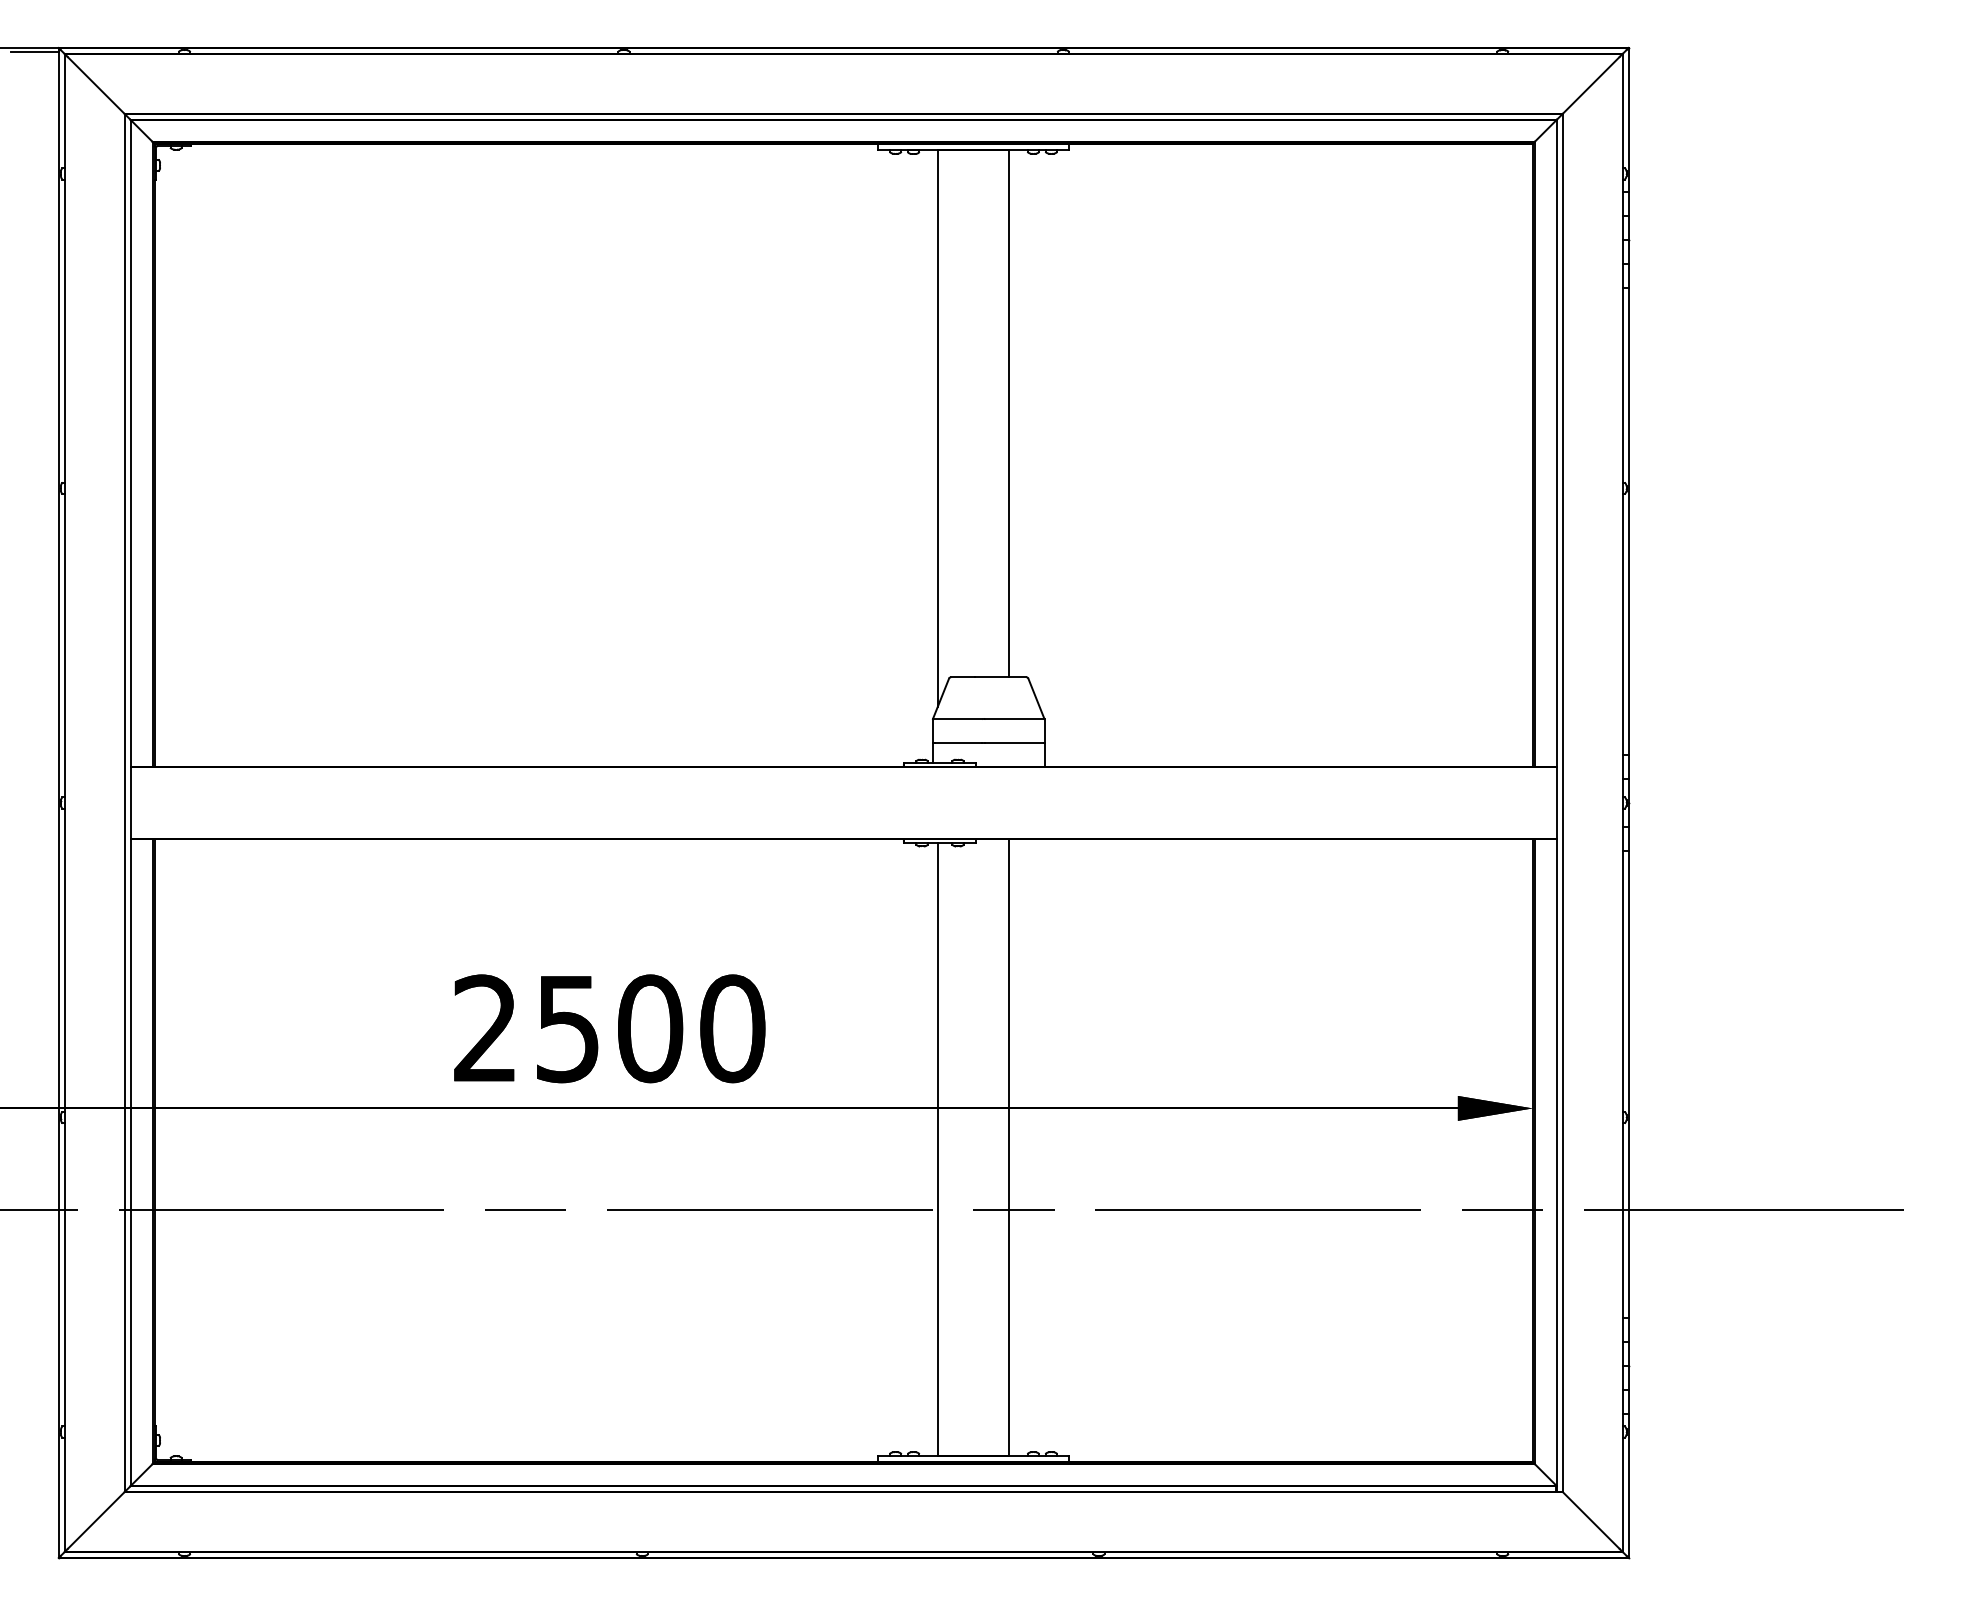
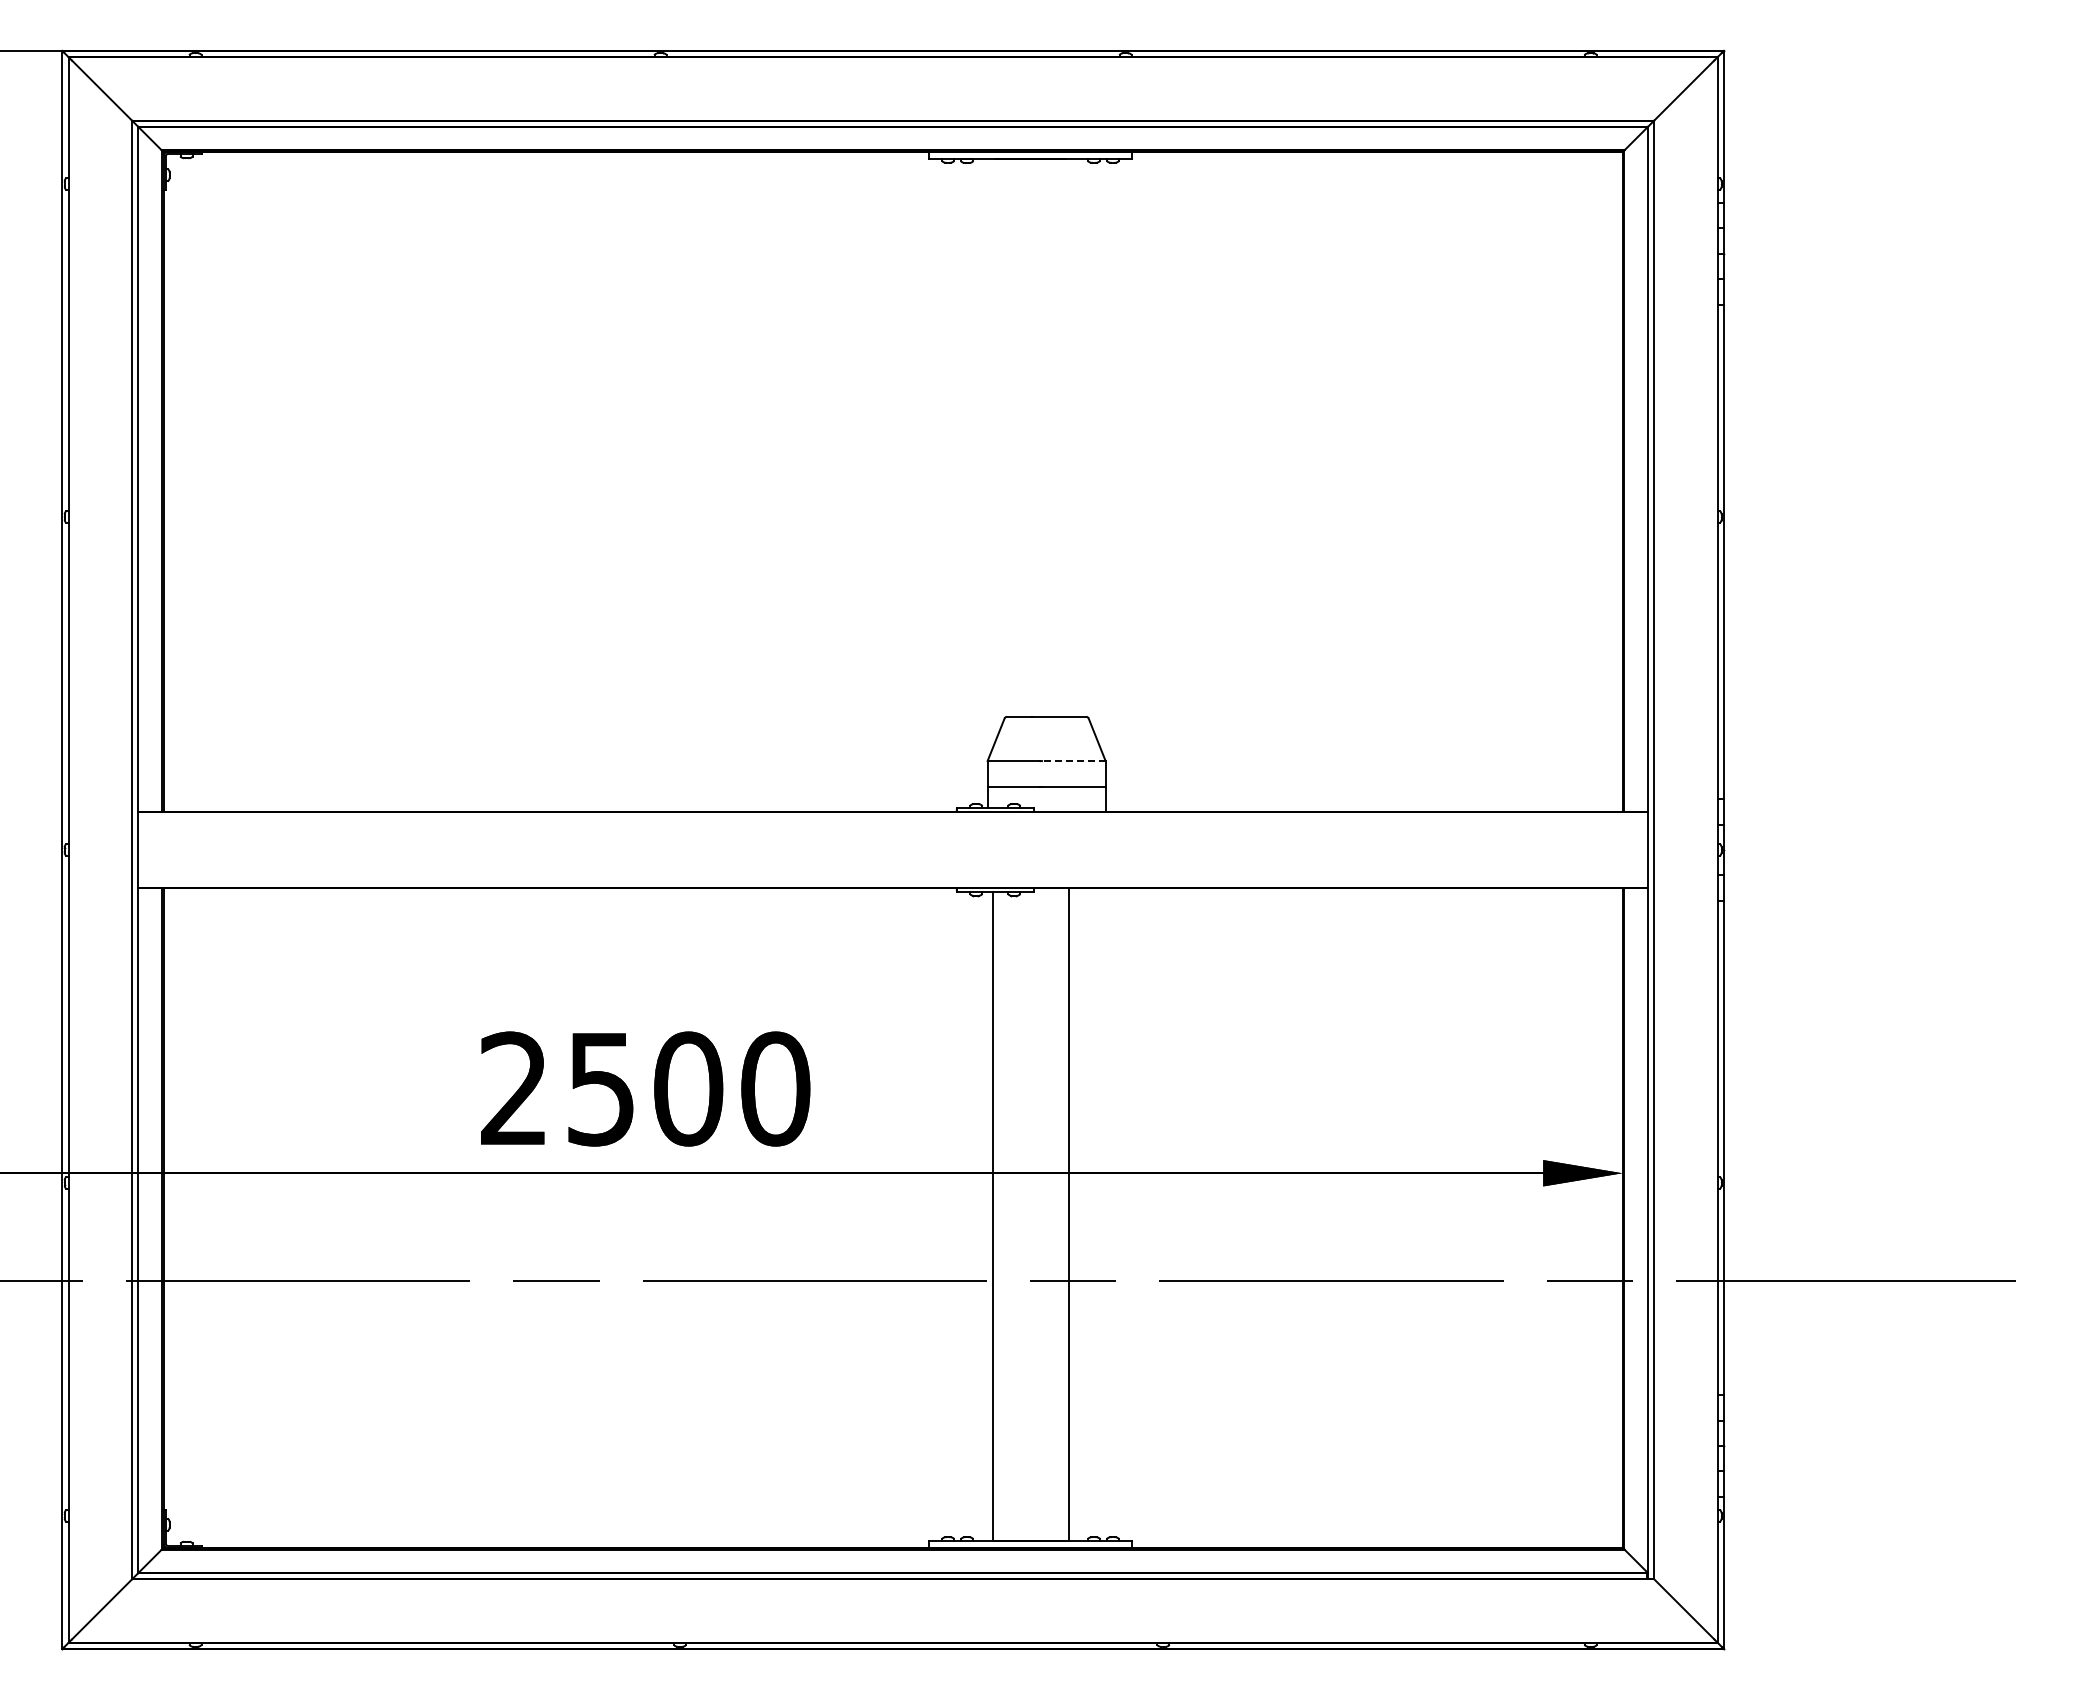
line: (34, 51) -> (36, 54), removed
line: (1009, 413) -> (1068, 437), removed
line: (937, 428) -> (992, 453), removed
line: (1014, 719) -> (1073, 761), solid -> dashed

